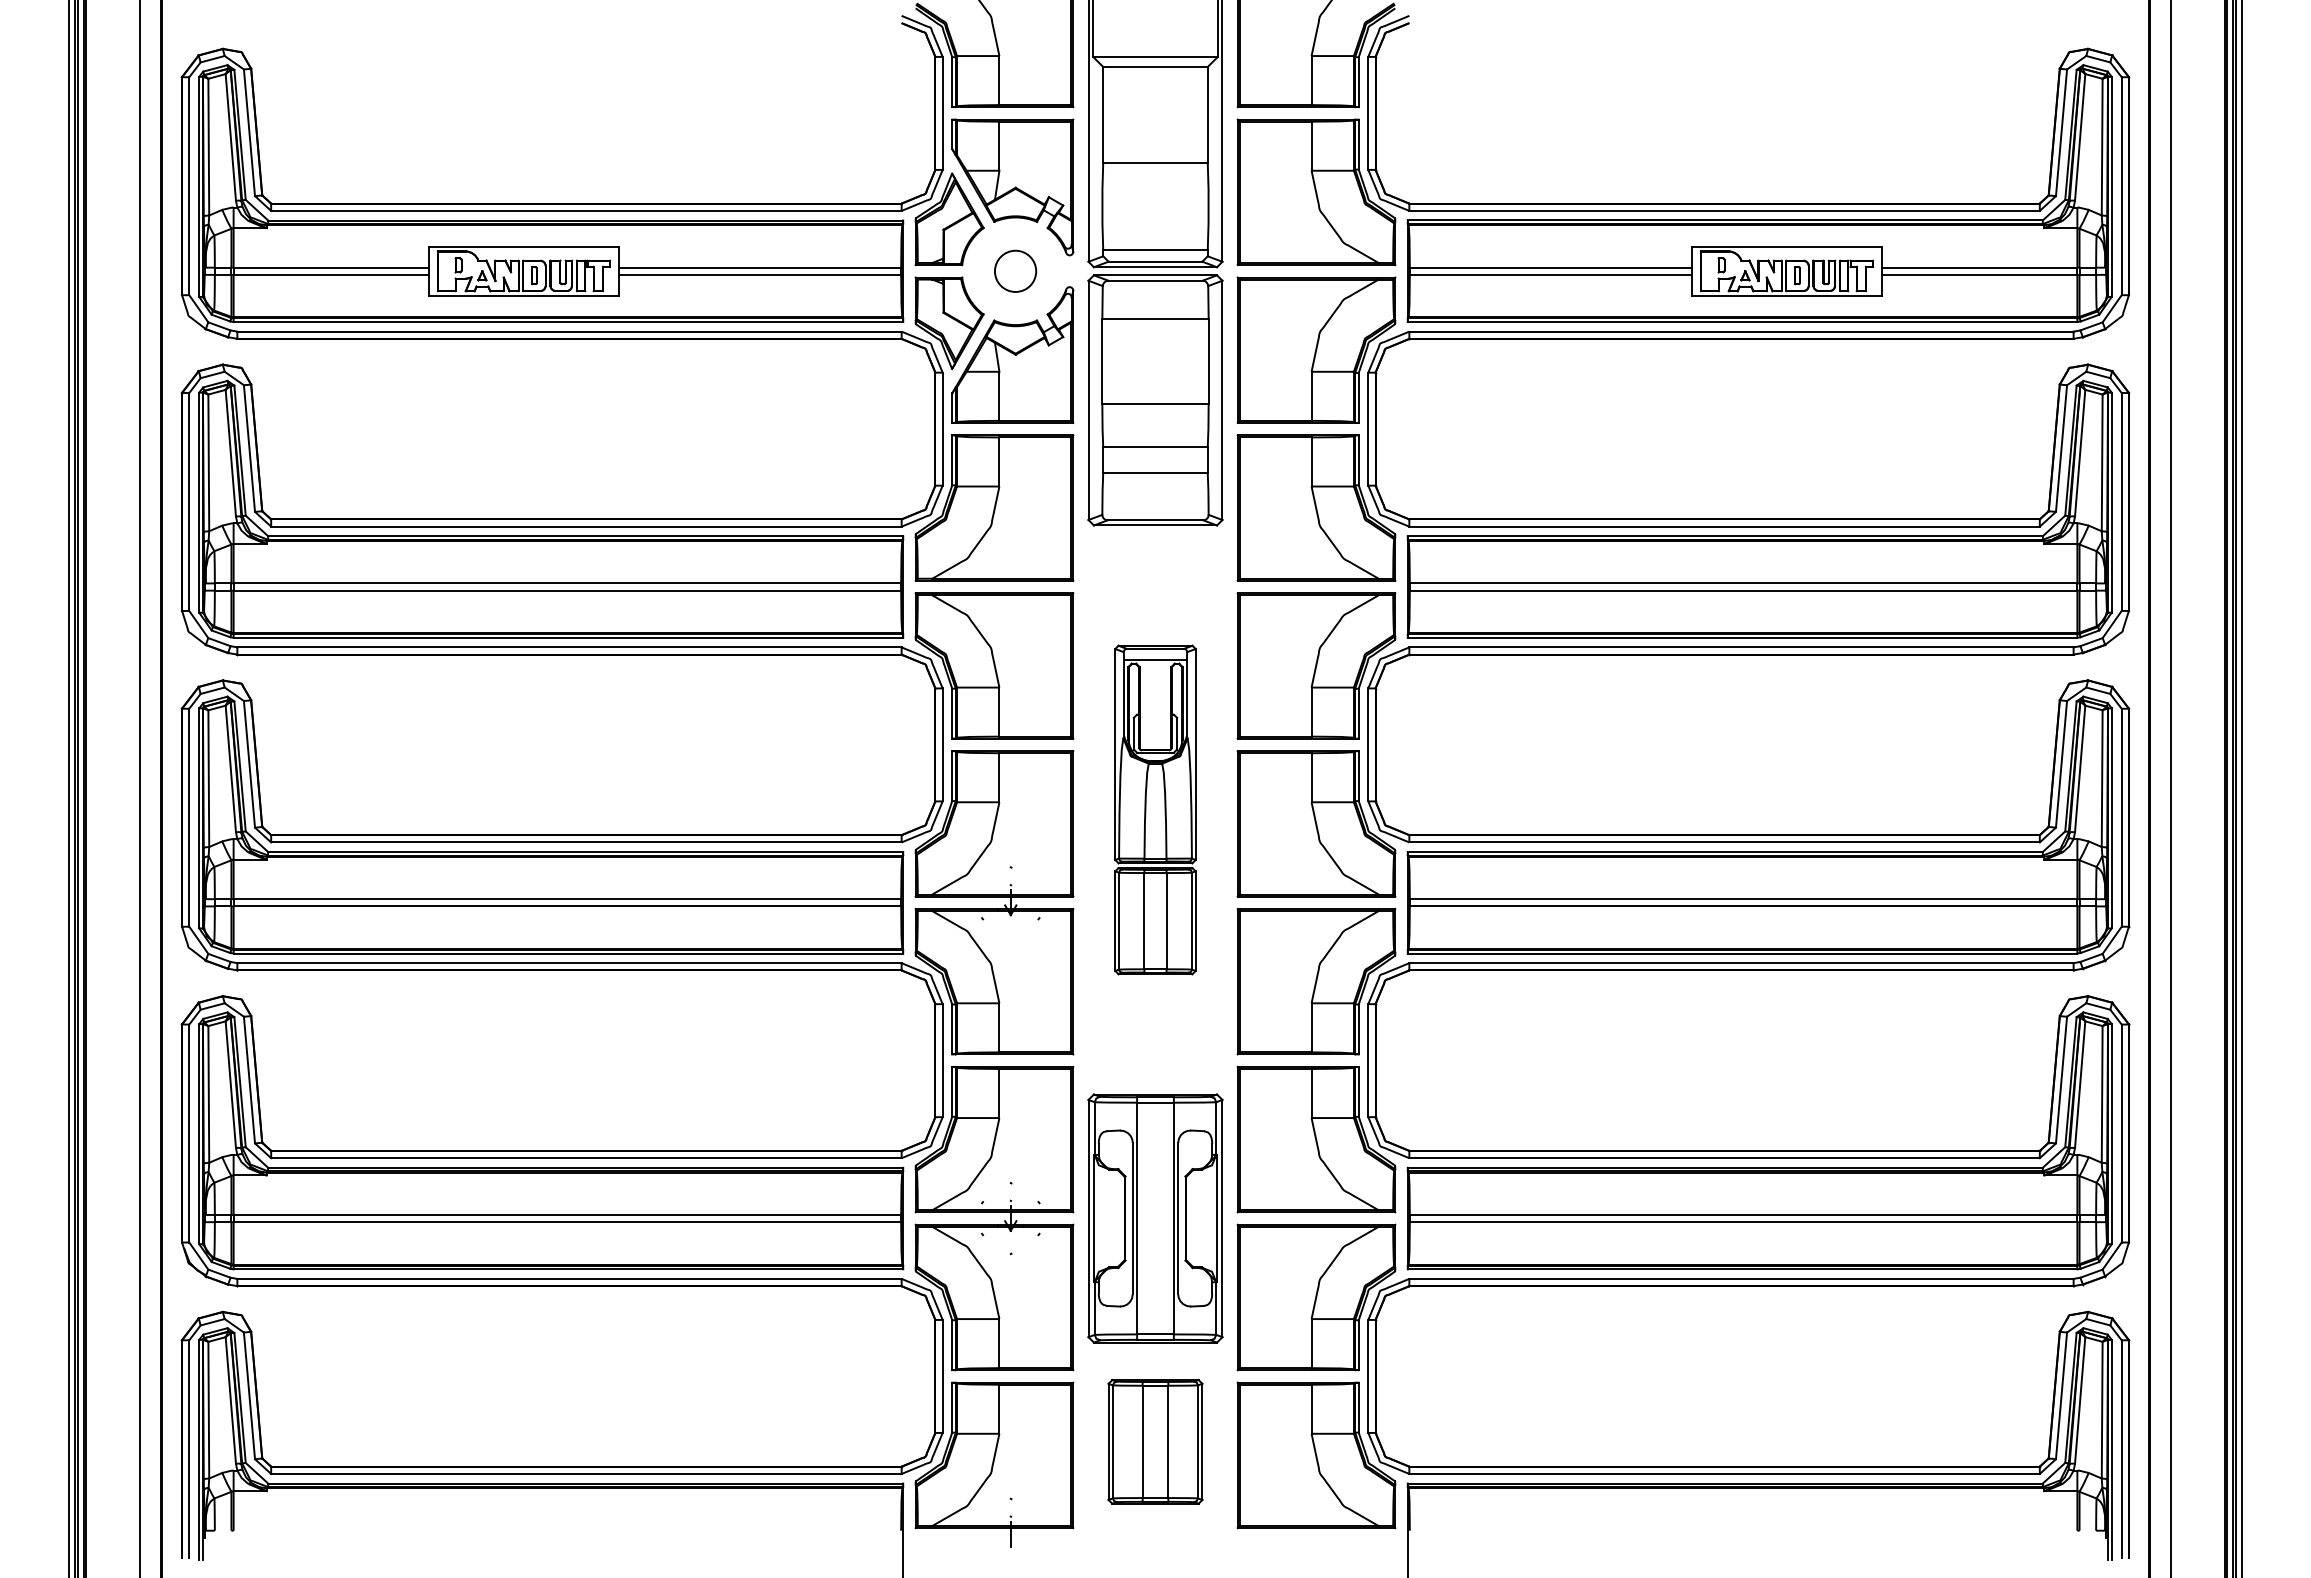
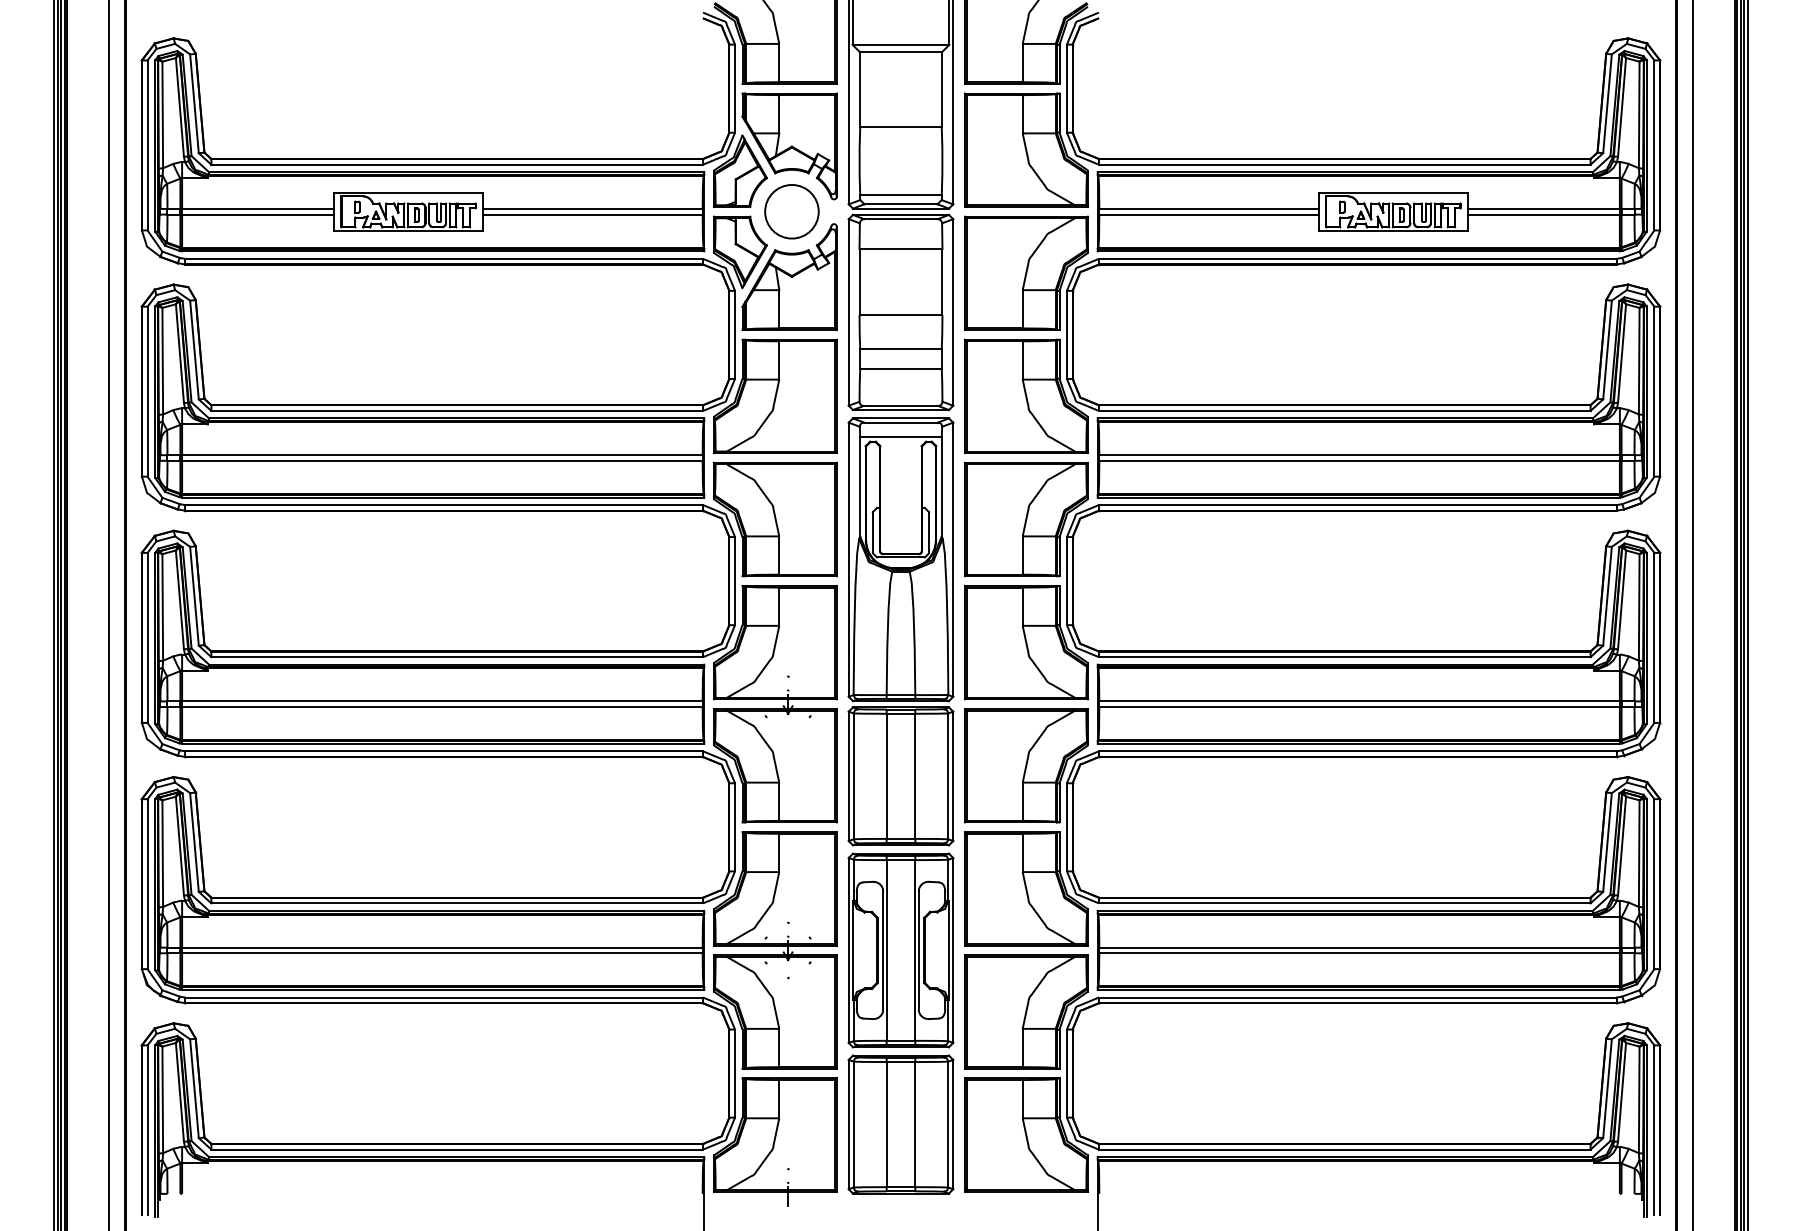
circle: (1015, 271) -> (791, 211), size x1.67
part: (1155, 809) -> (901, 631), size x1.67
part: (1155, 1441) -> (901, 1124), size x1.43

